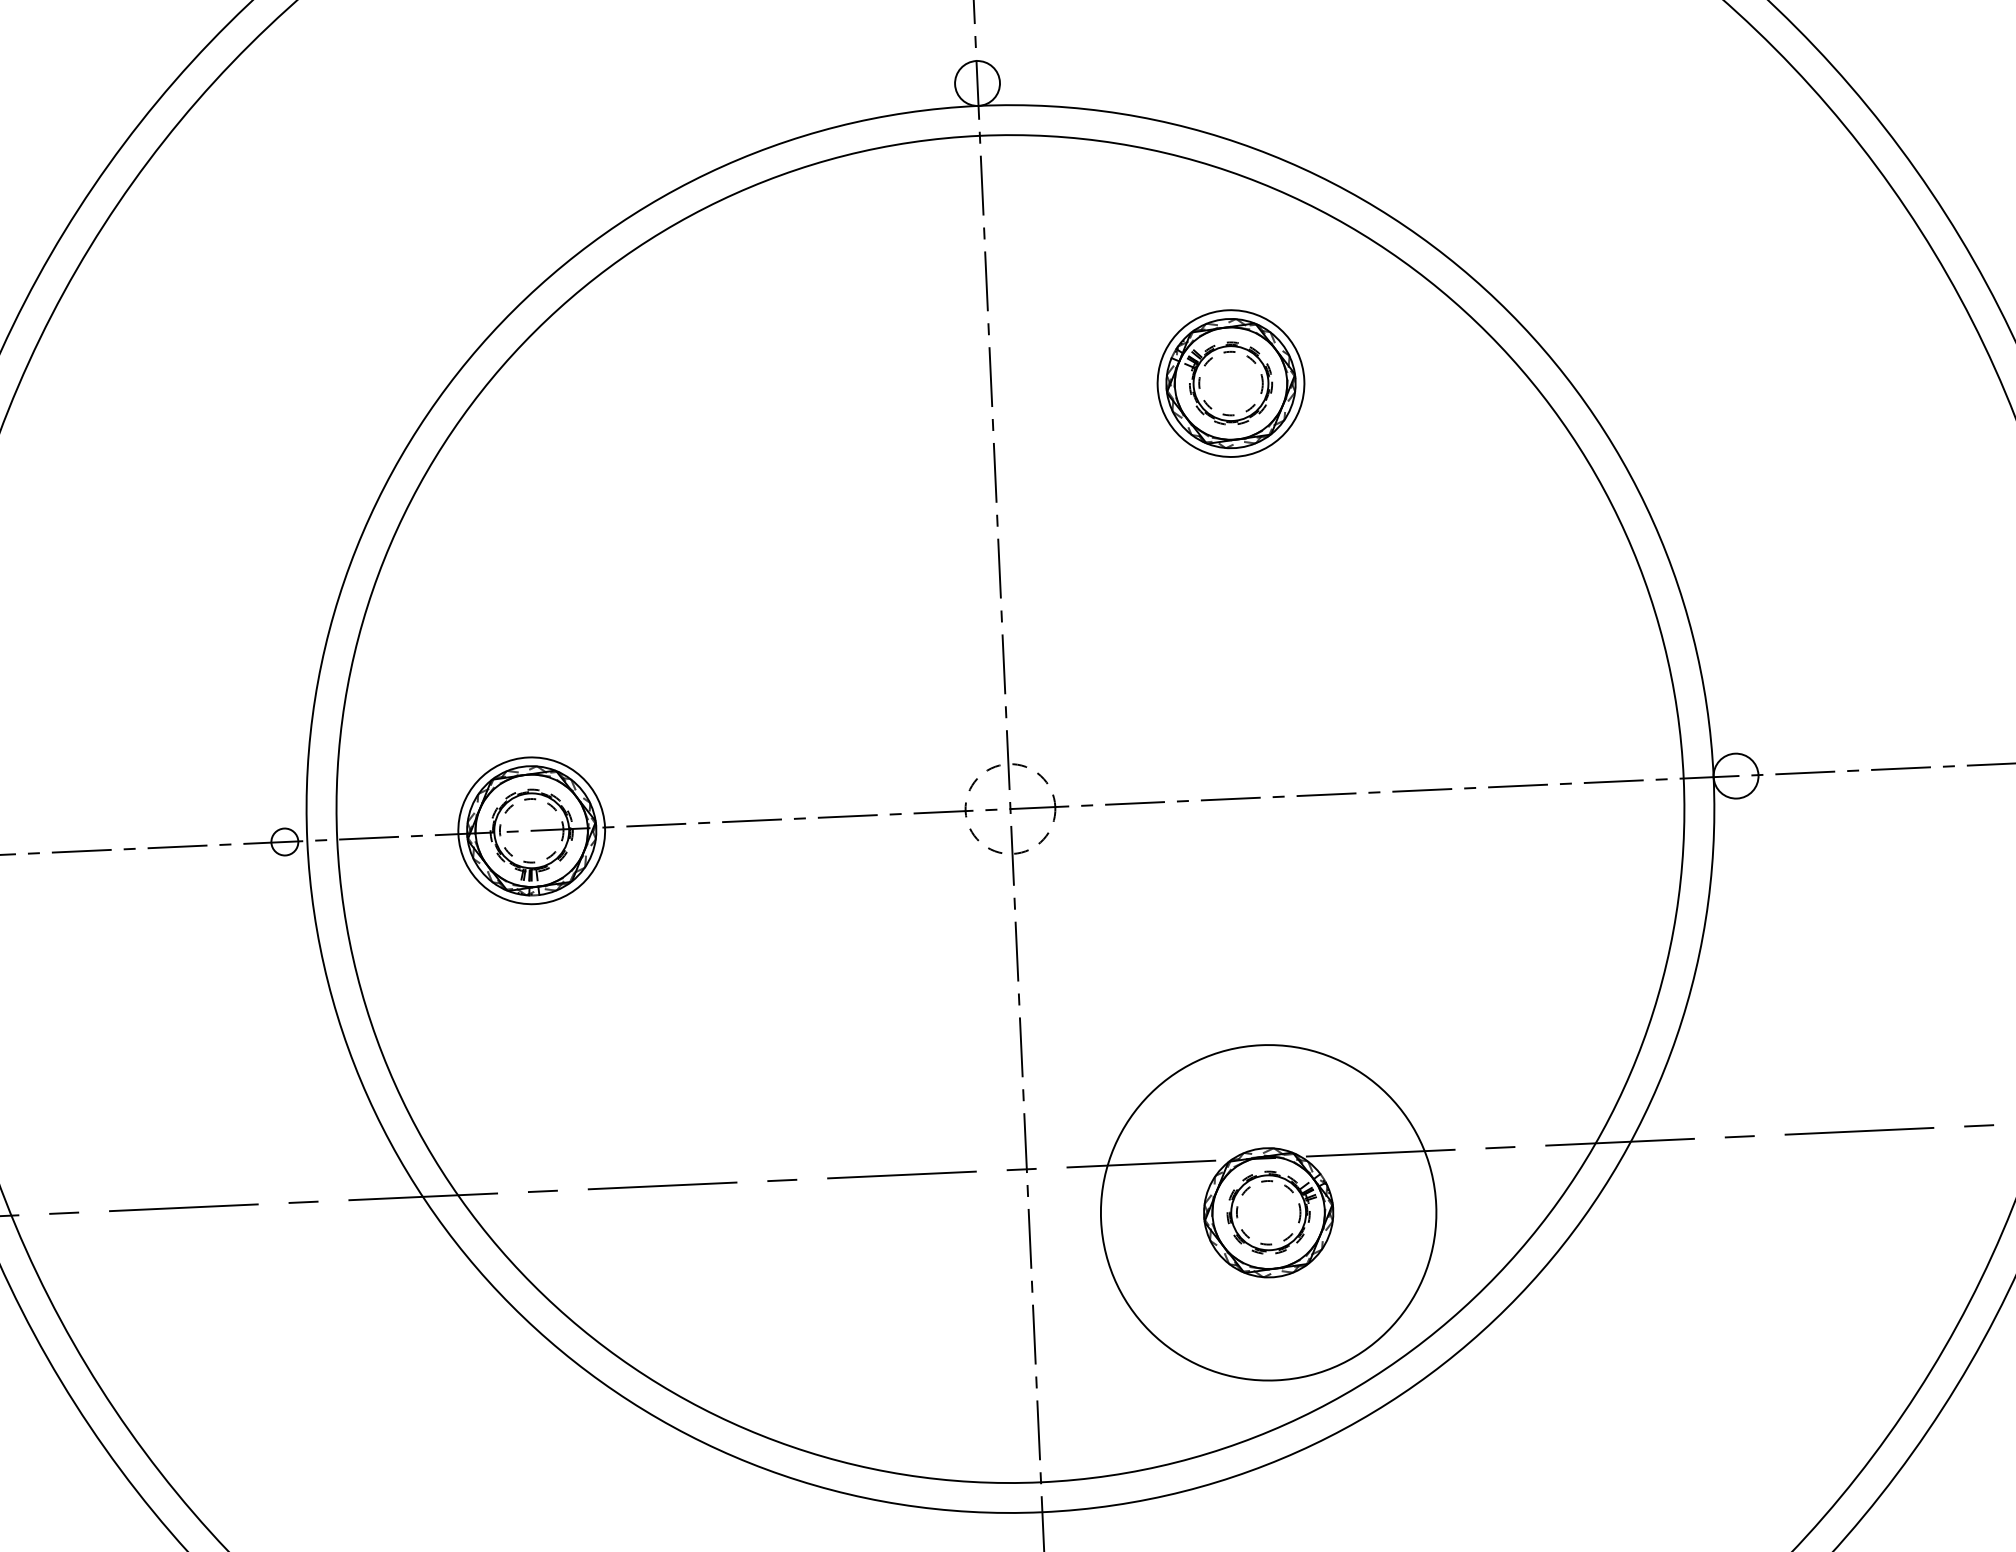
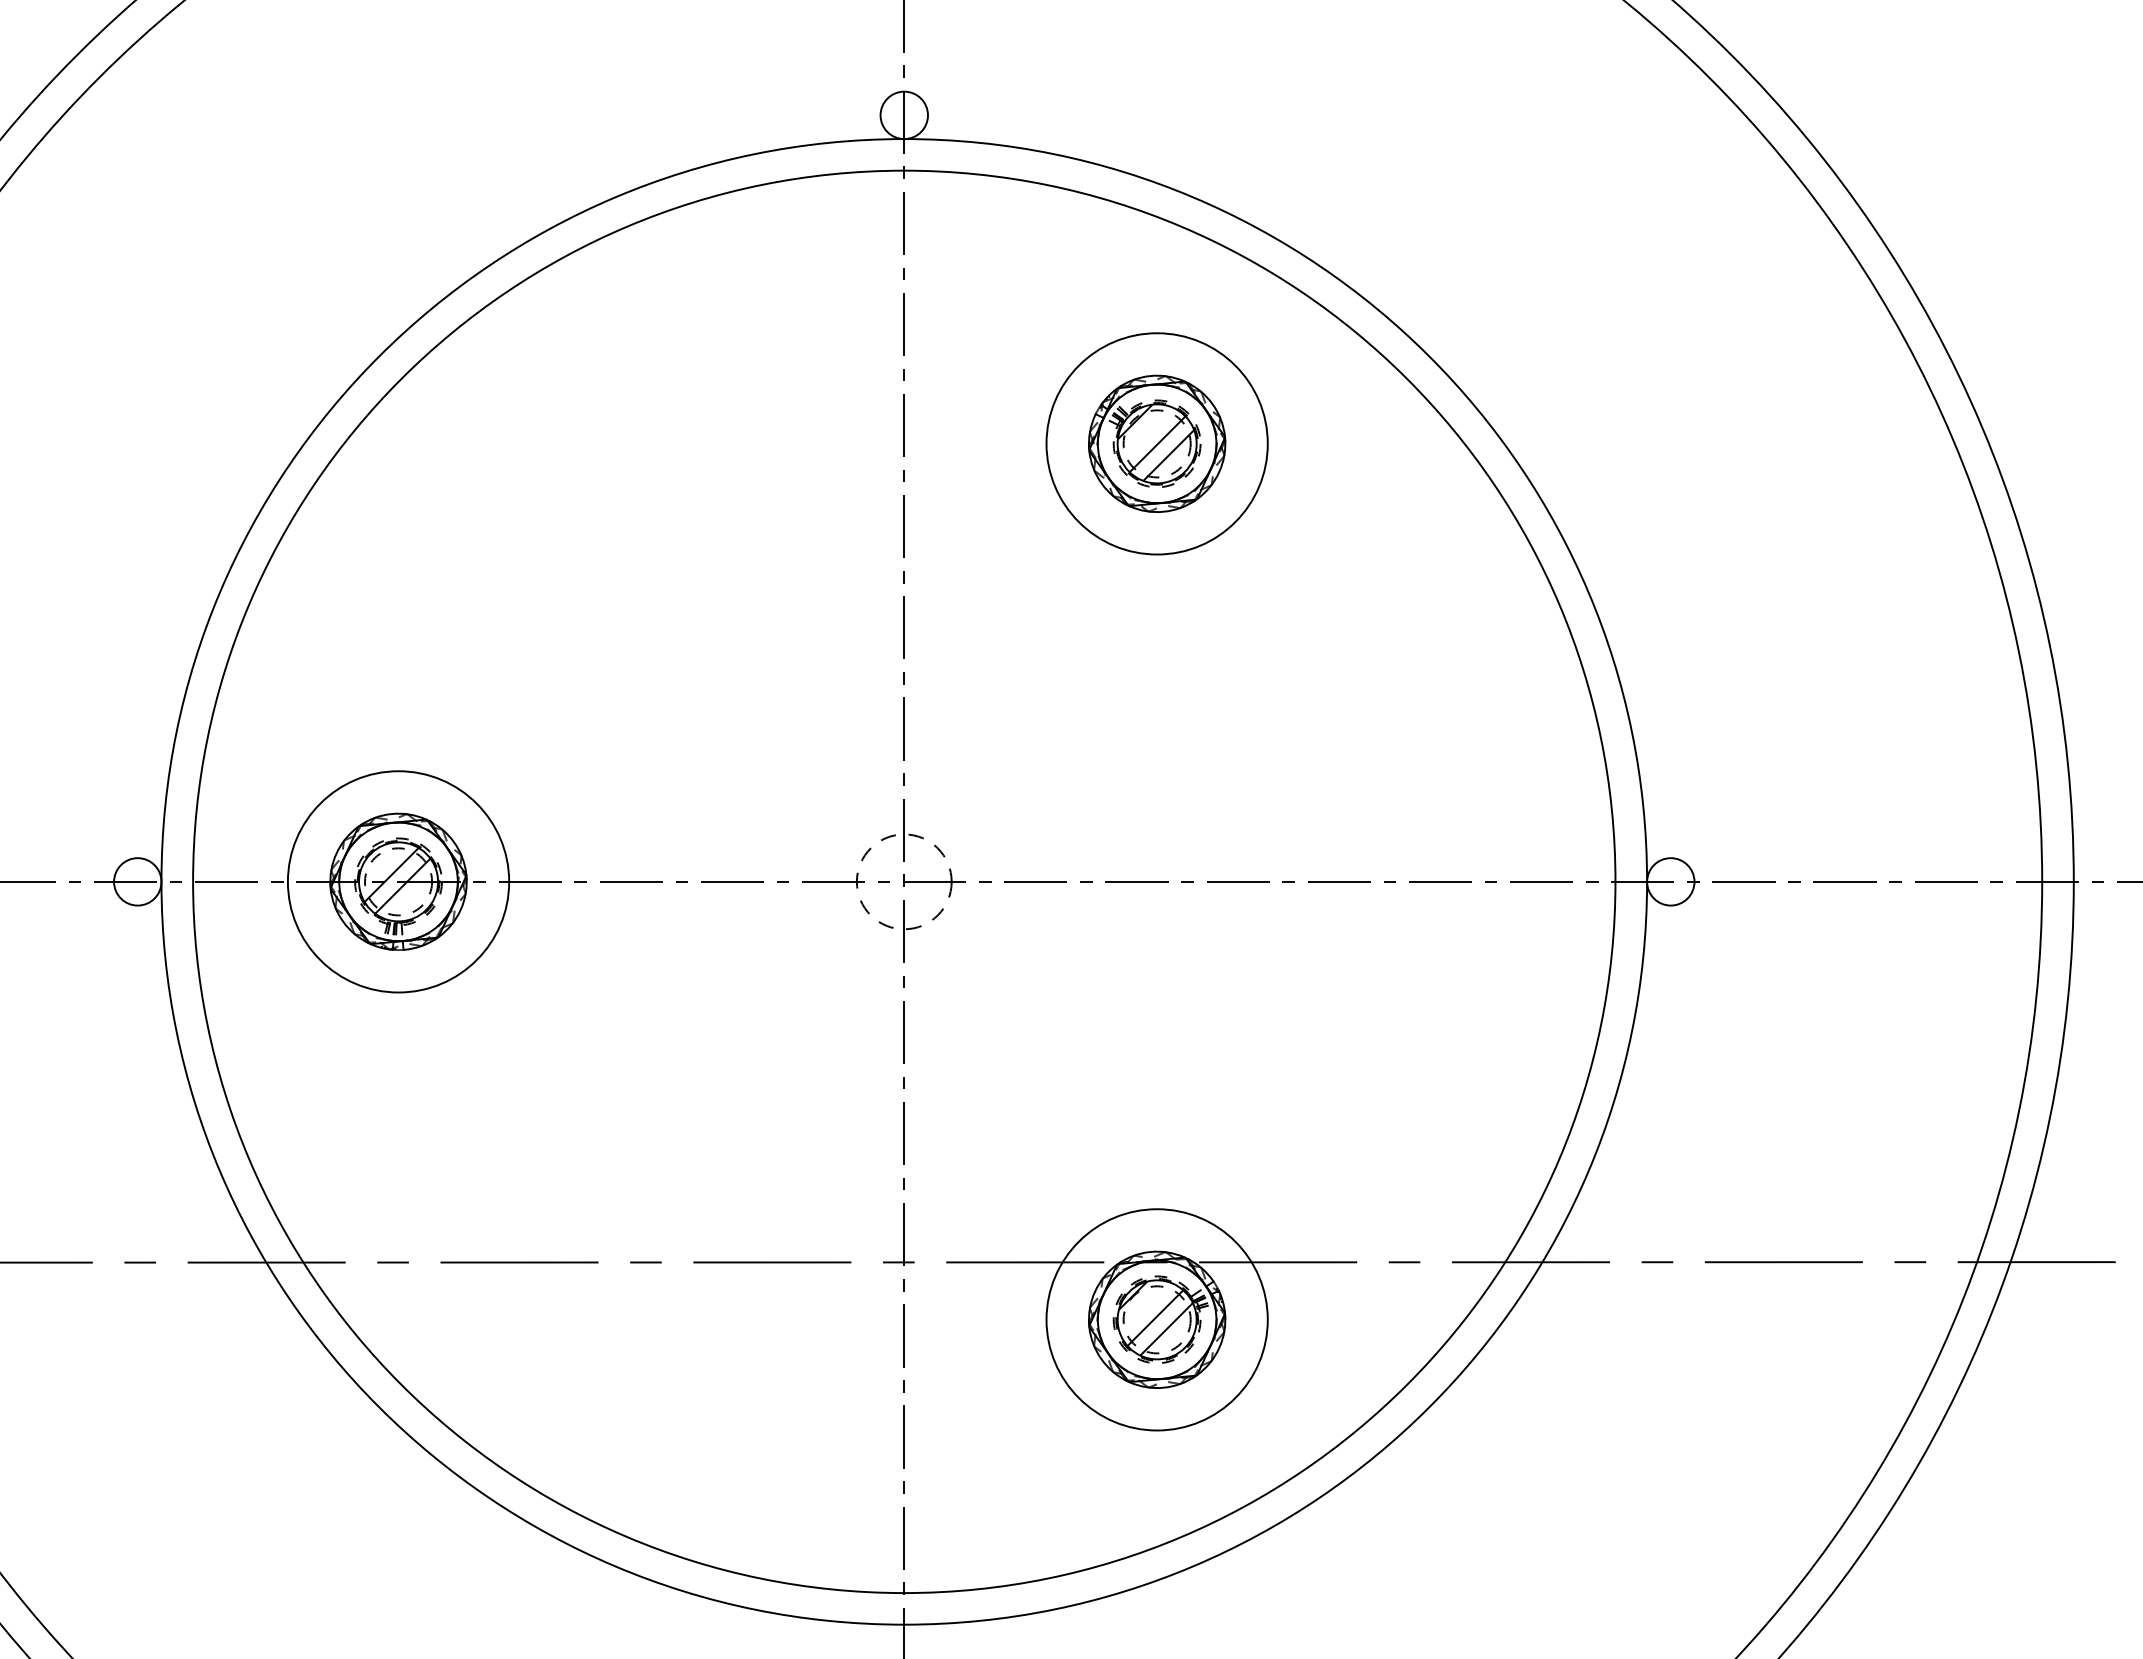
hatch: (1229, 382) -> (1155, 442), added
circle: (1230, 383) -> (1156, 443), size x1.43
hatch: (530, 829) -> (397, 880), added
circle: (531, 830) -> (398, 881), size x1.43
circle: (284, 841) -> (137, 881), size x1.67
hatch: (1267, 1211) -> (1155, 1318), added
circle: (1268, 1212) -> (1156, 1319), size x0.62

